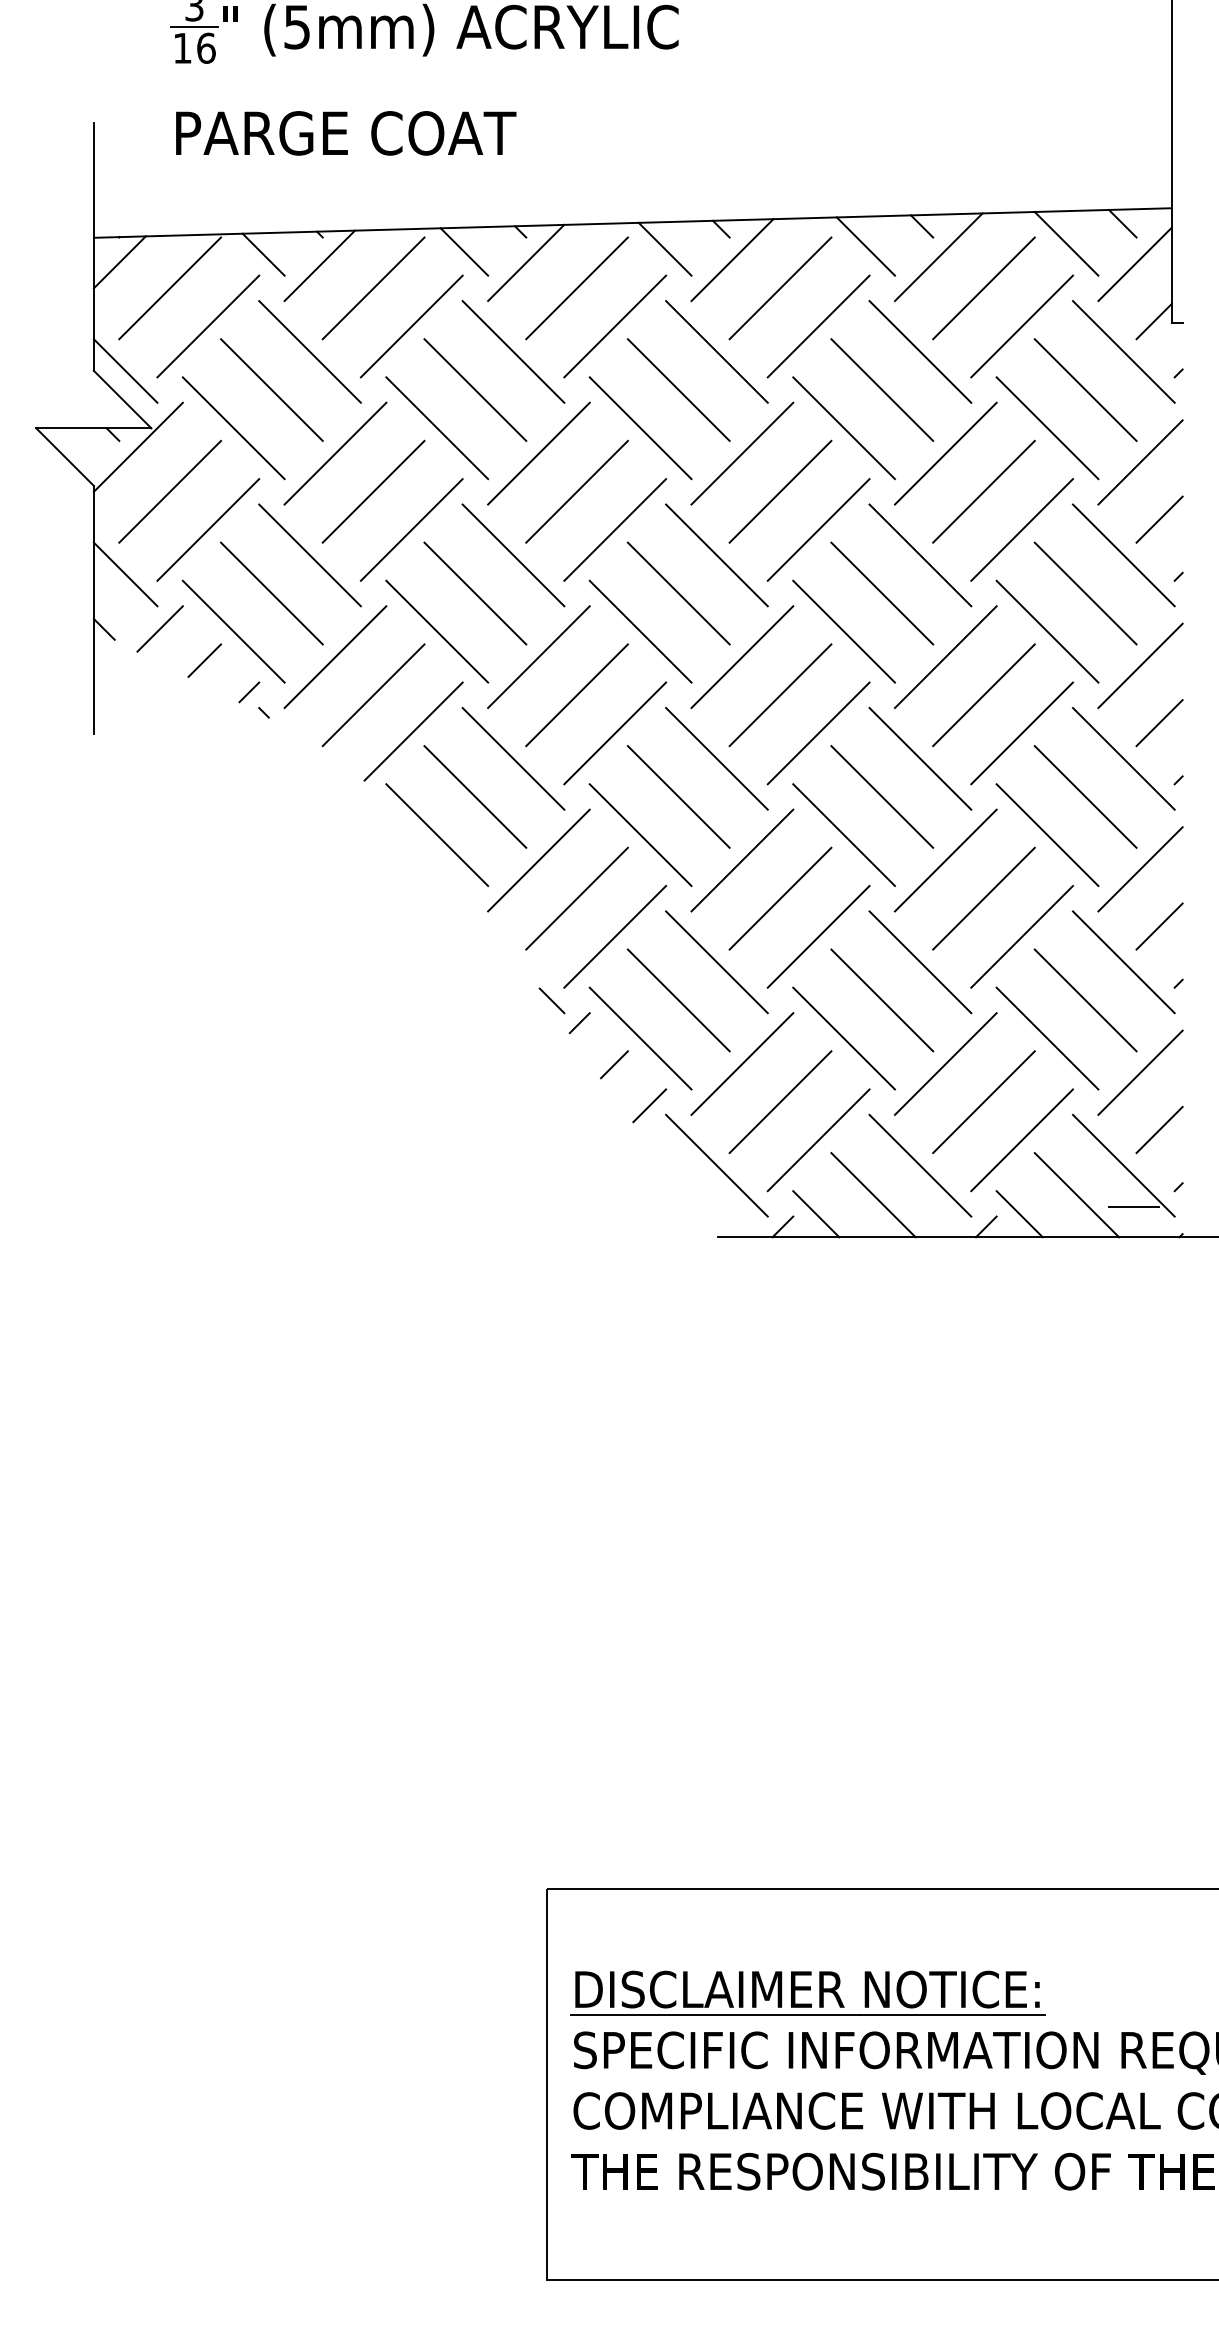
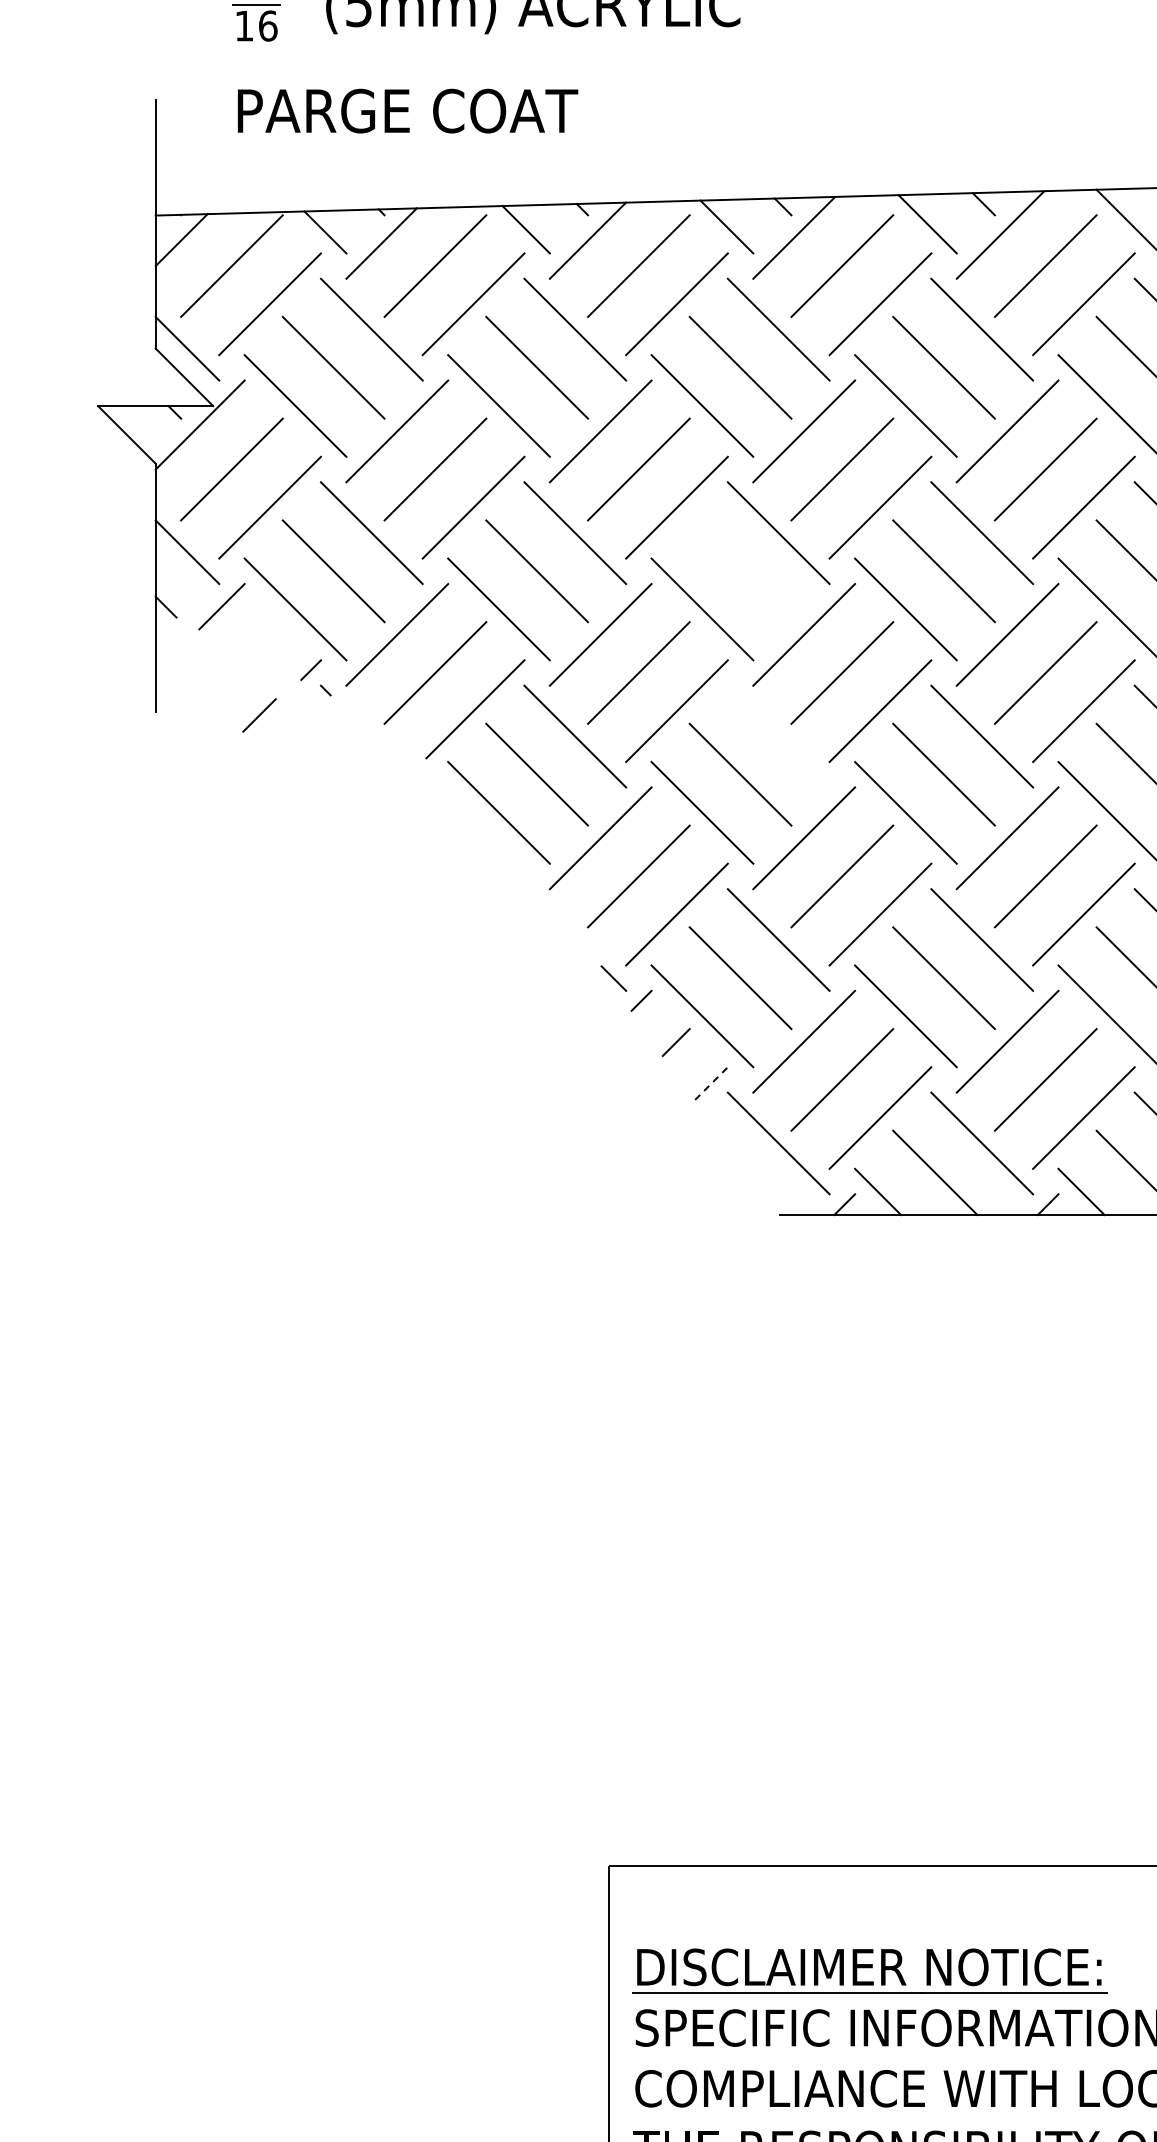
line: (678, 593) -> (740, 571), removed
line: (204, 660) -> (259, 715), moved
line: (716, 758) -> (778, 736), removed
line: (650, 1105) -> (712, 1083), solid -> dashed

